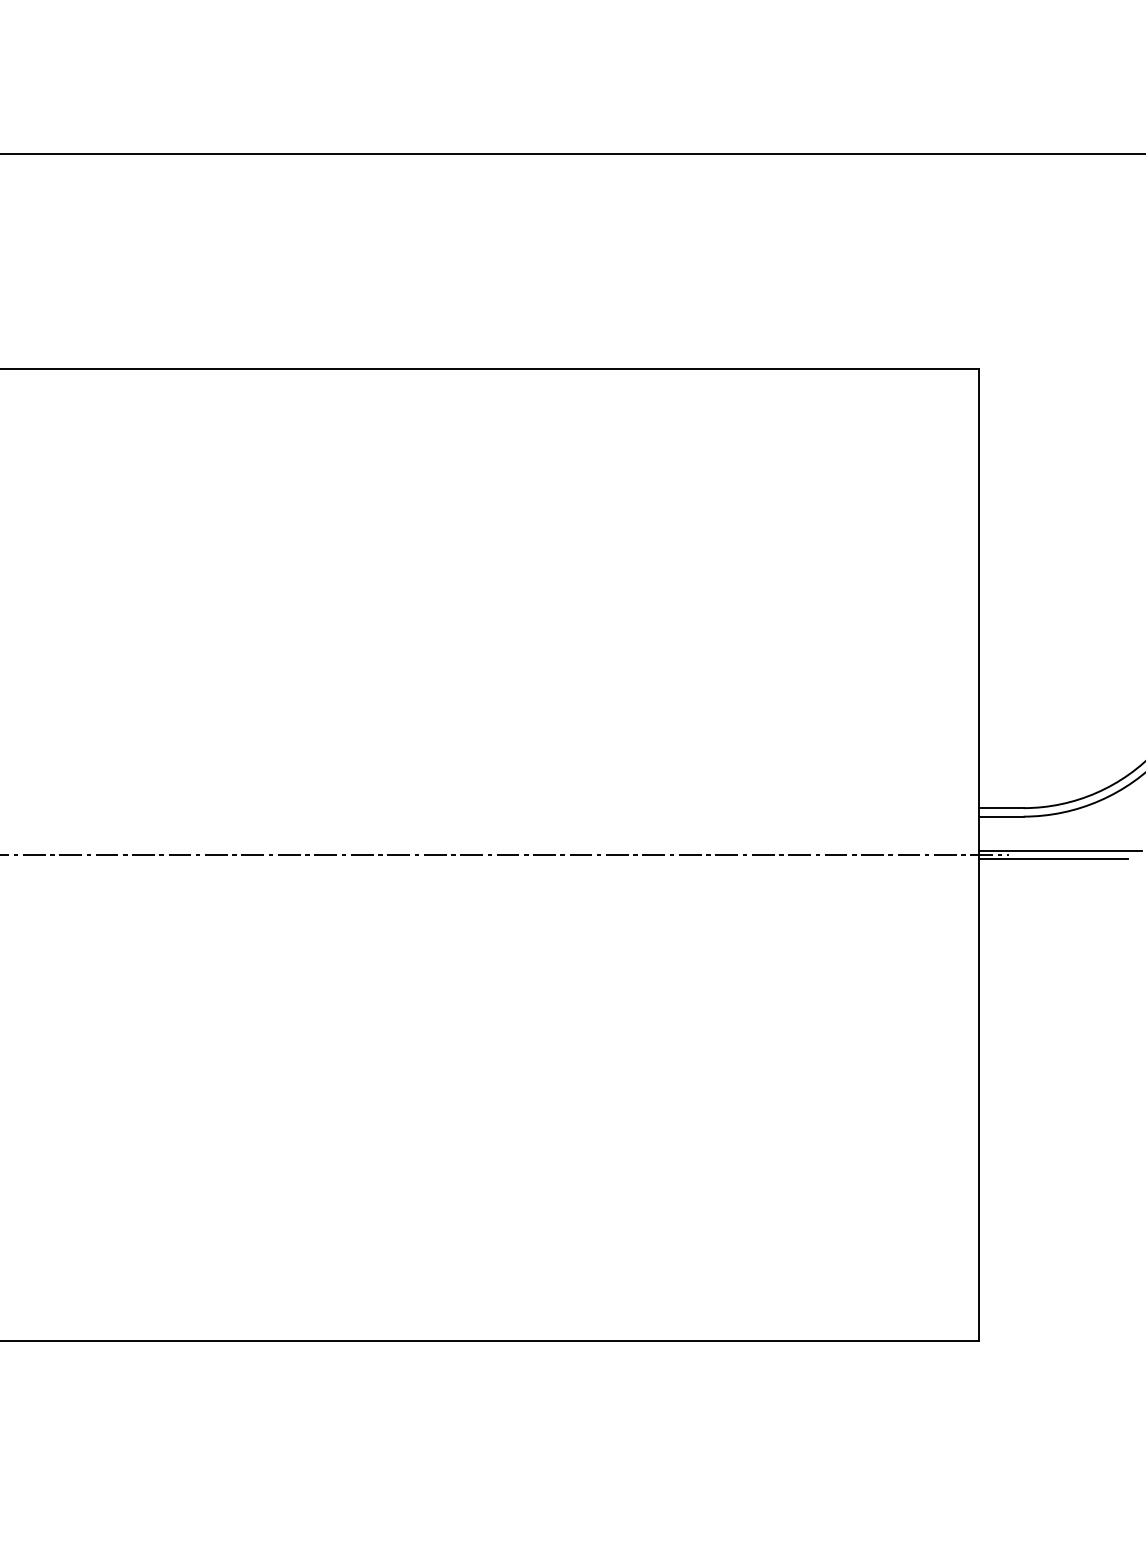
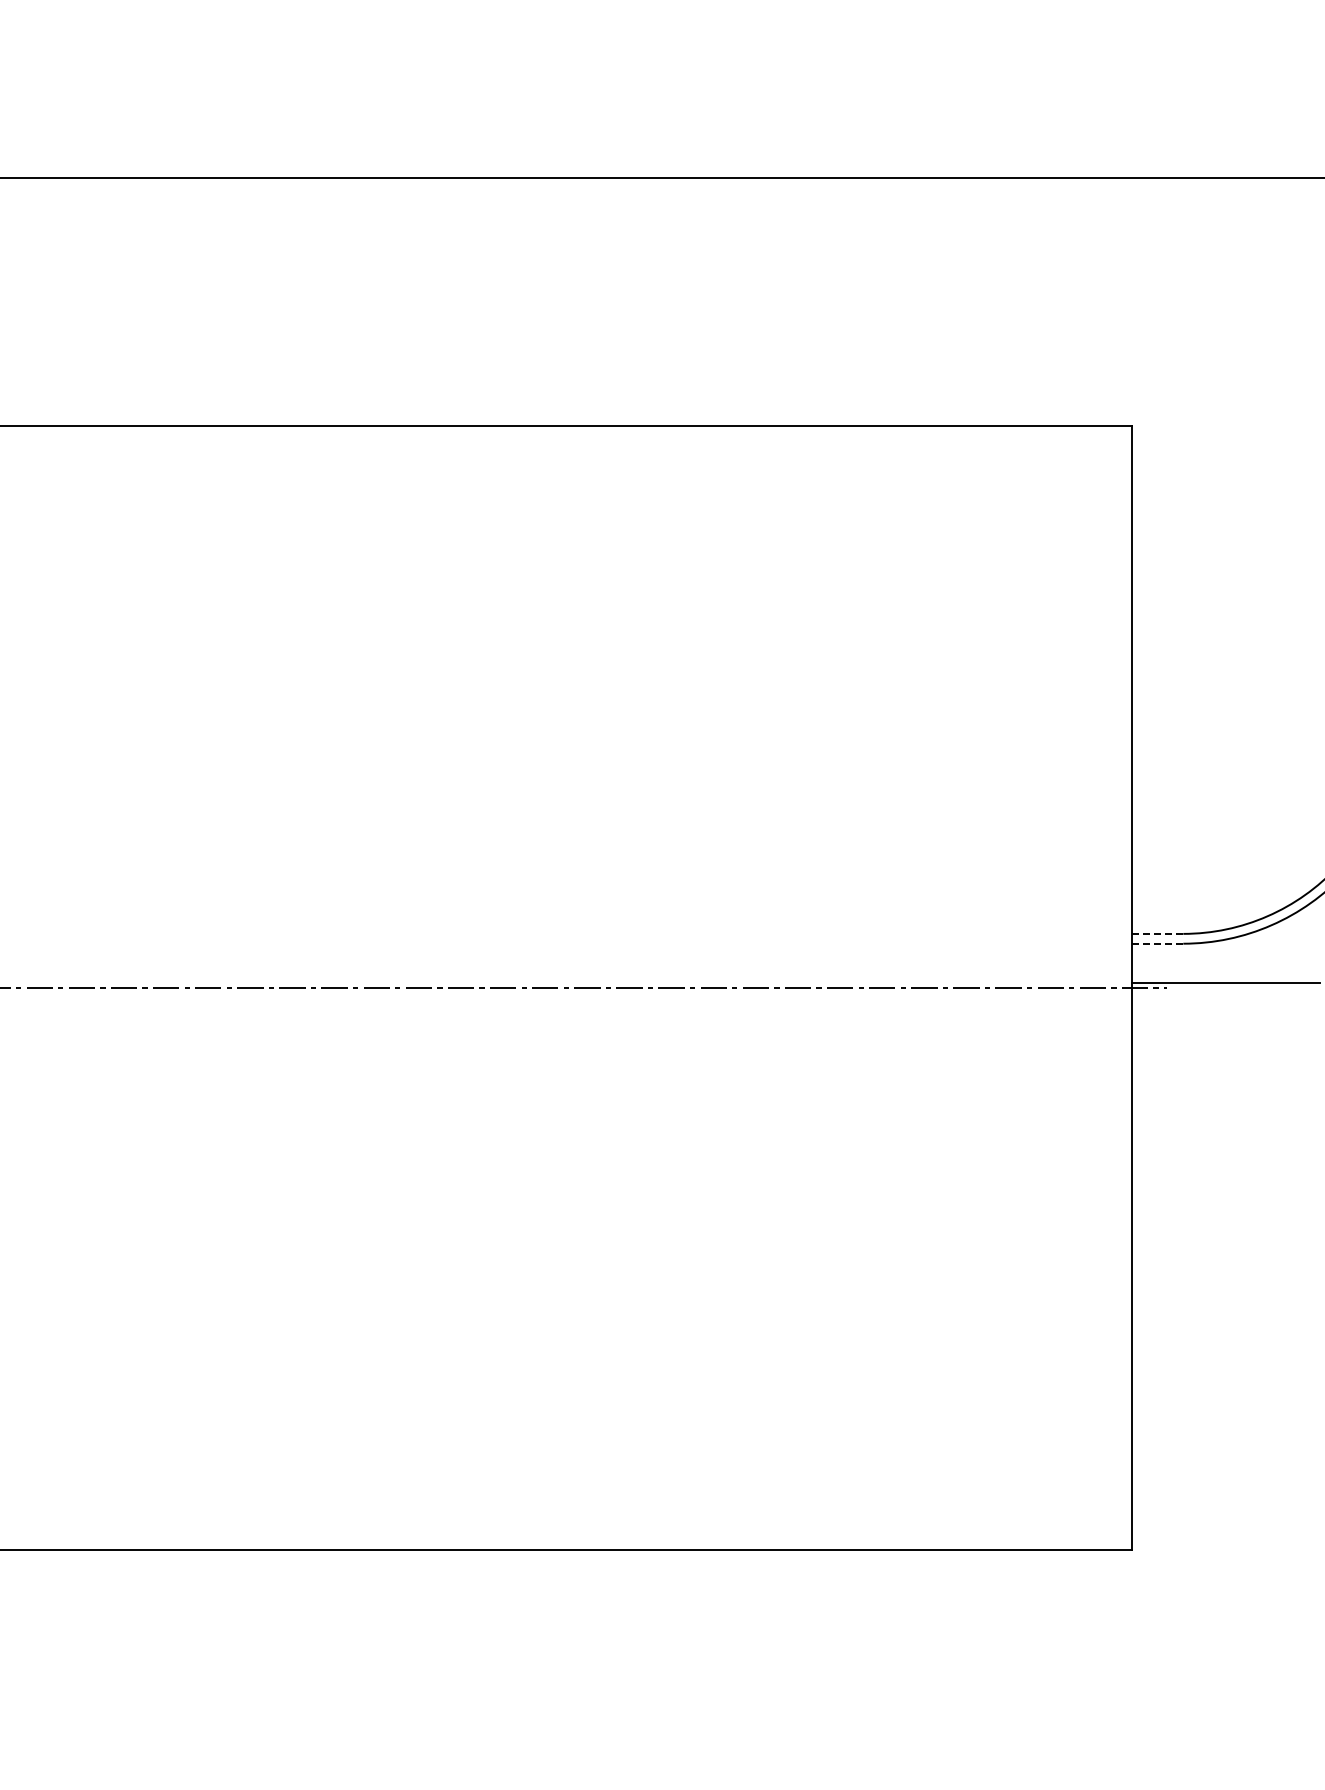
line: (1001, 807) -> (1157, 933), solid -> dashed
line: (1001, 816) -> (1157, 943), solid -> dashed
line: (1053, 859) -> (1217, 993), removed

